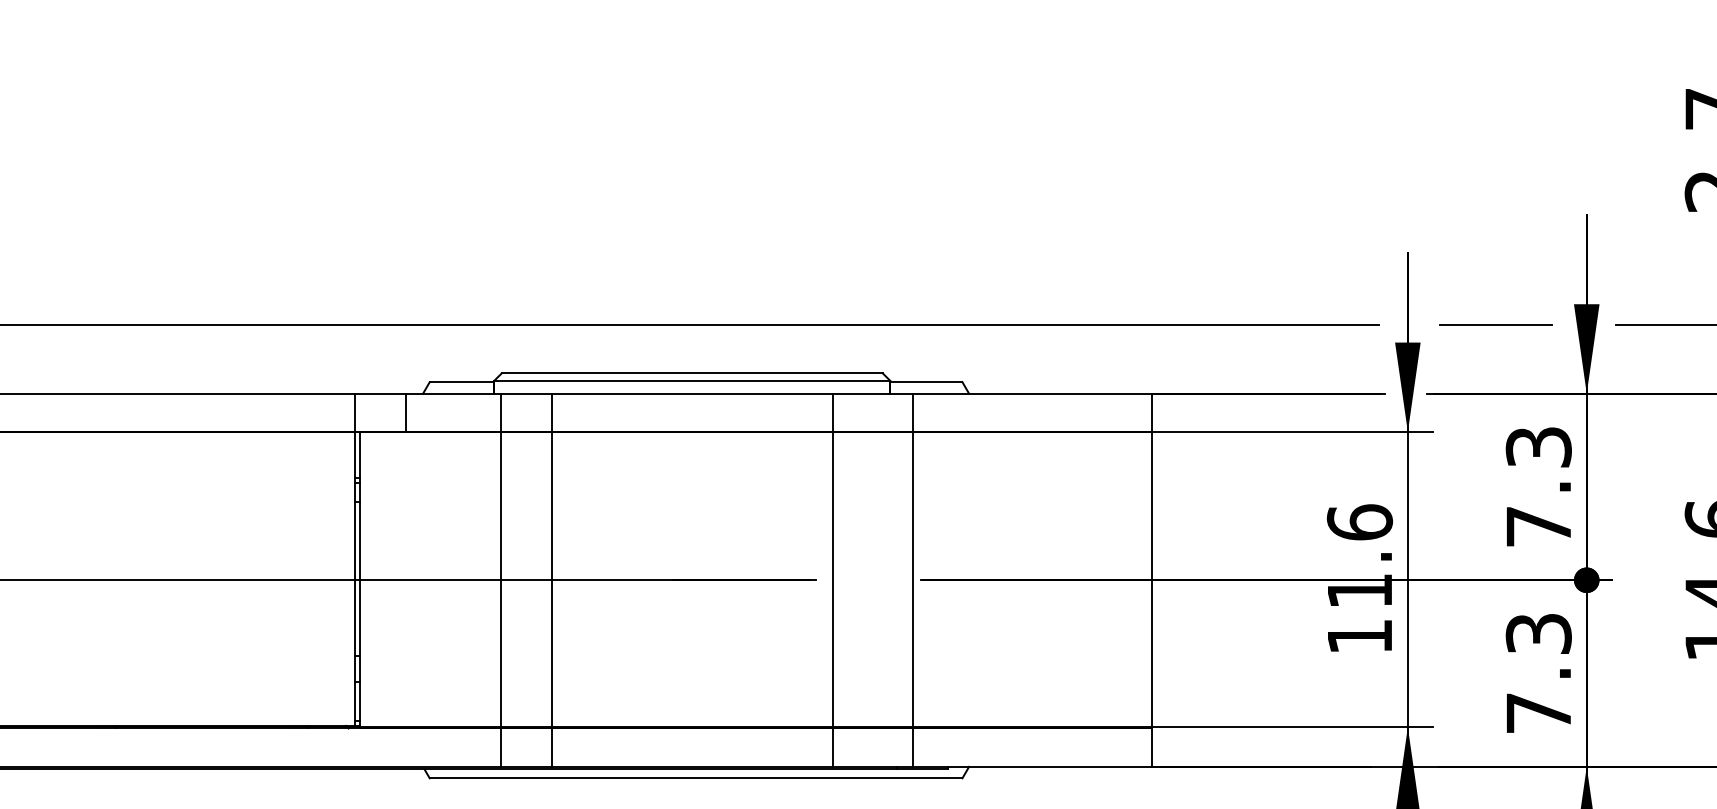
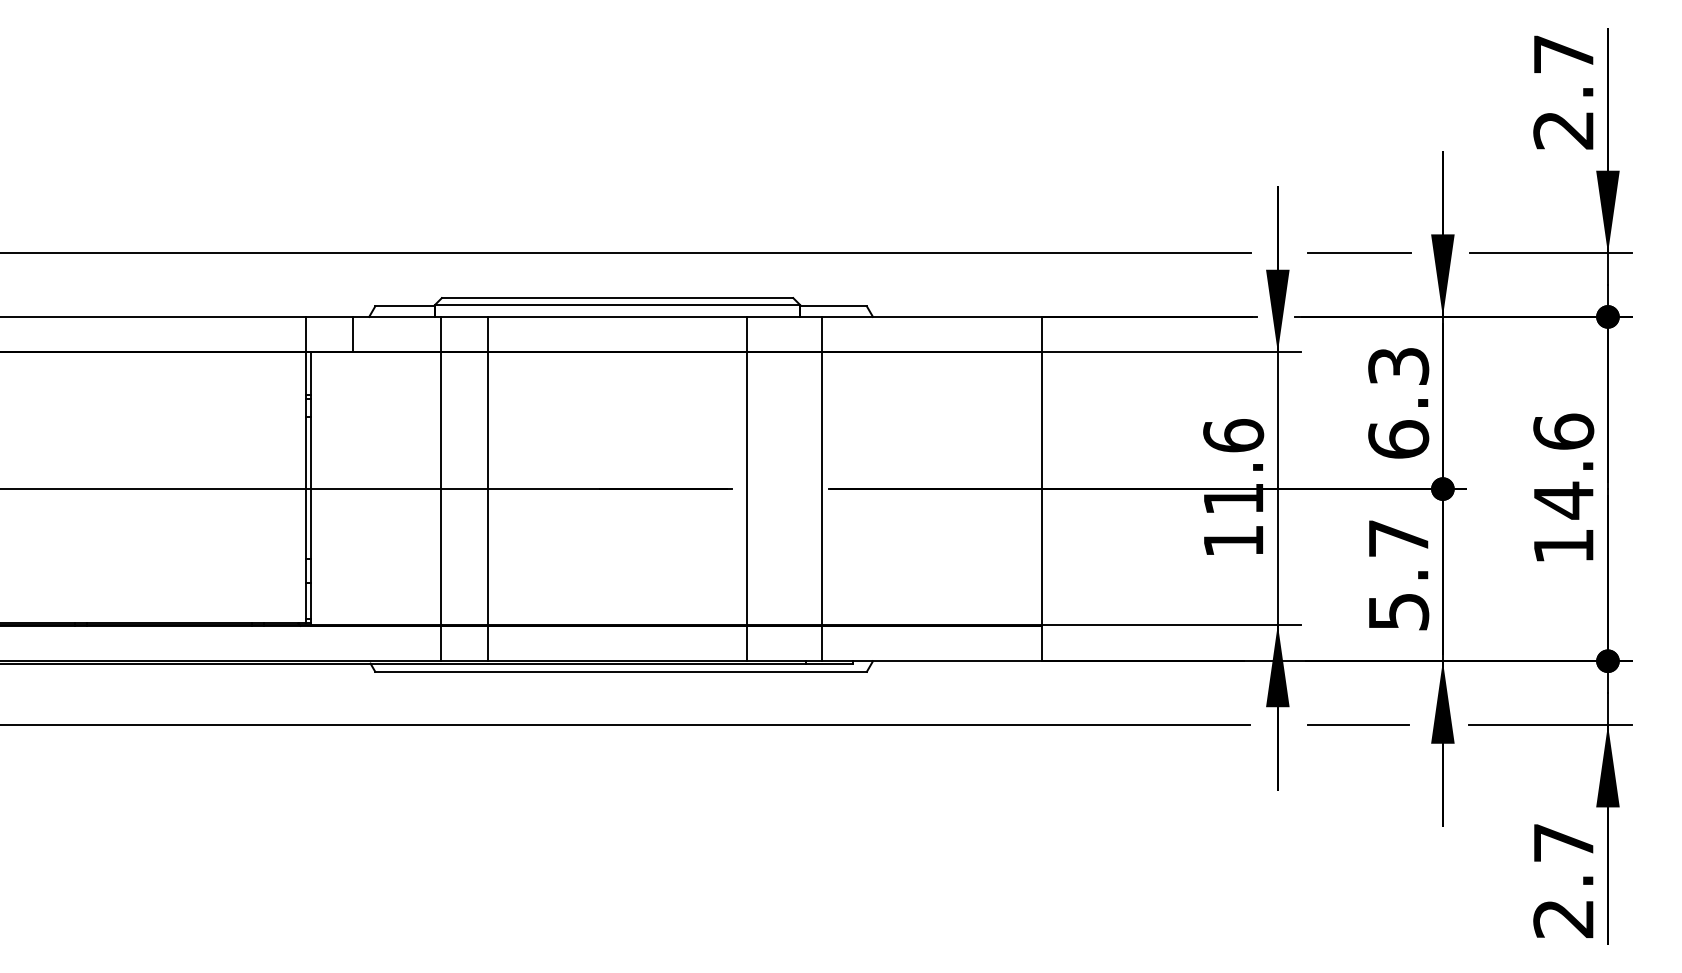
text: (1538, 526) -> (1398, 439), 7.3 -> 6.3
text: (1538, 673) -> (1398, 575), 7.3 -> 5.7

